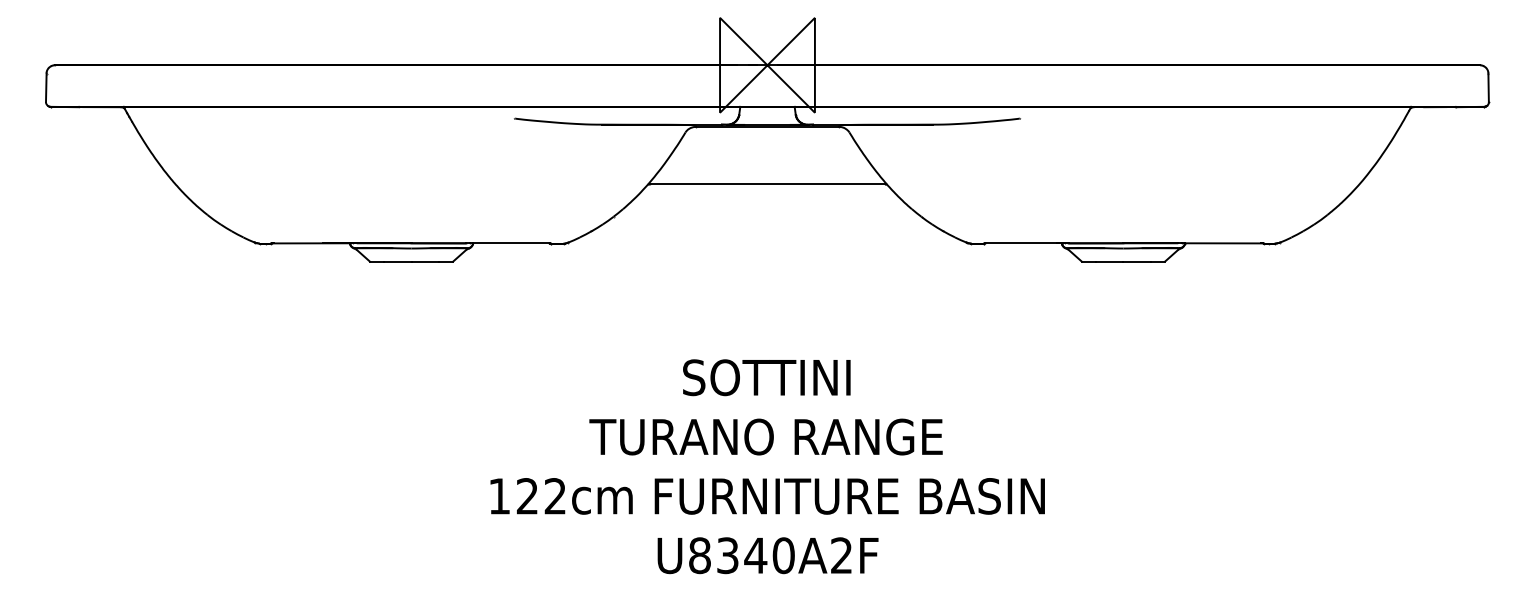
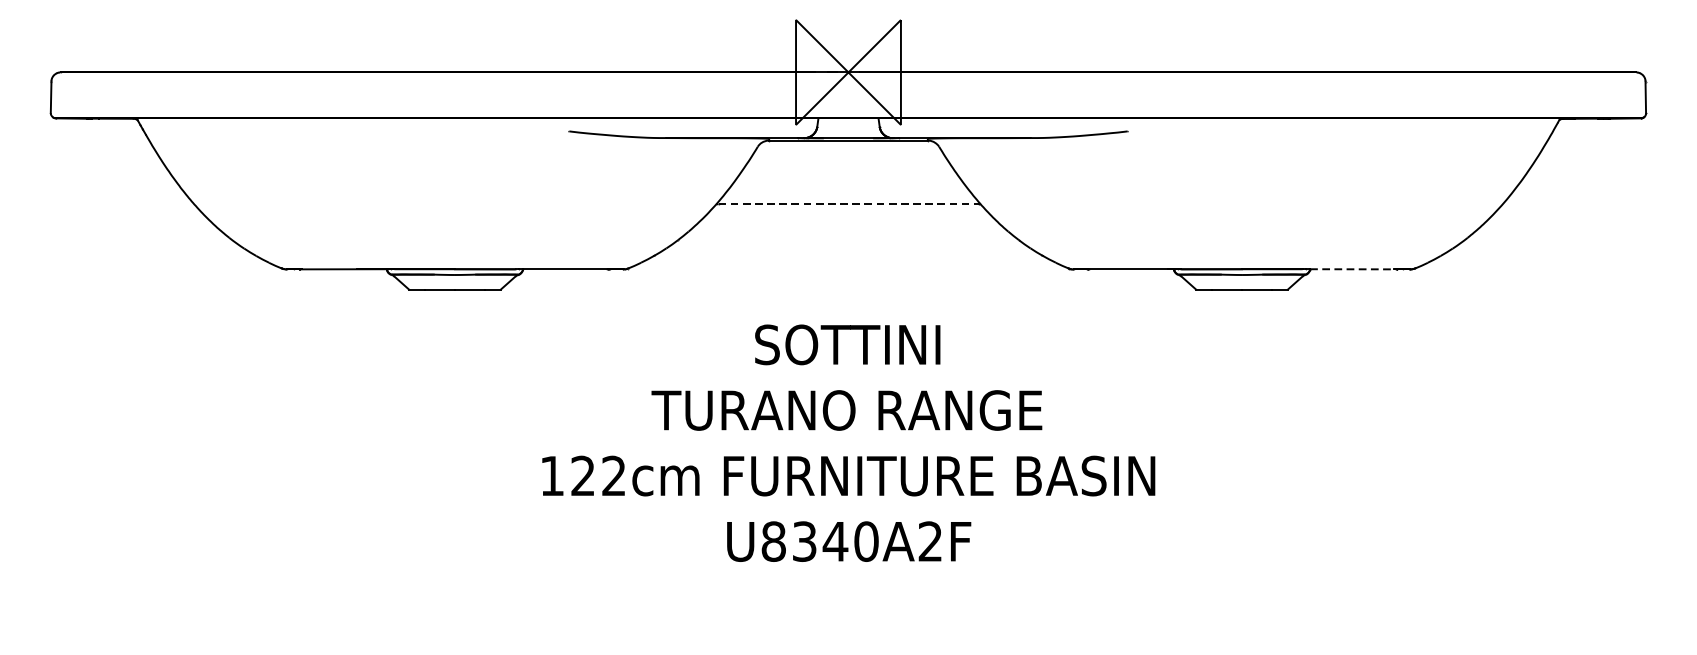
line: (767, 184) -> (848, 204), solid -> dashed
line: (1223, 243) -> (1352, 269), solid -> dashed
text: (767, 466) -> (848, 443), moved

